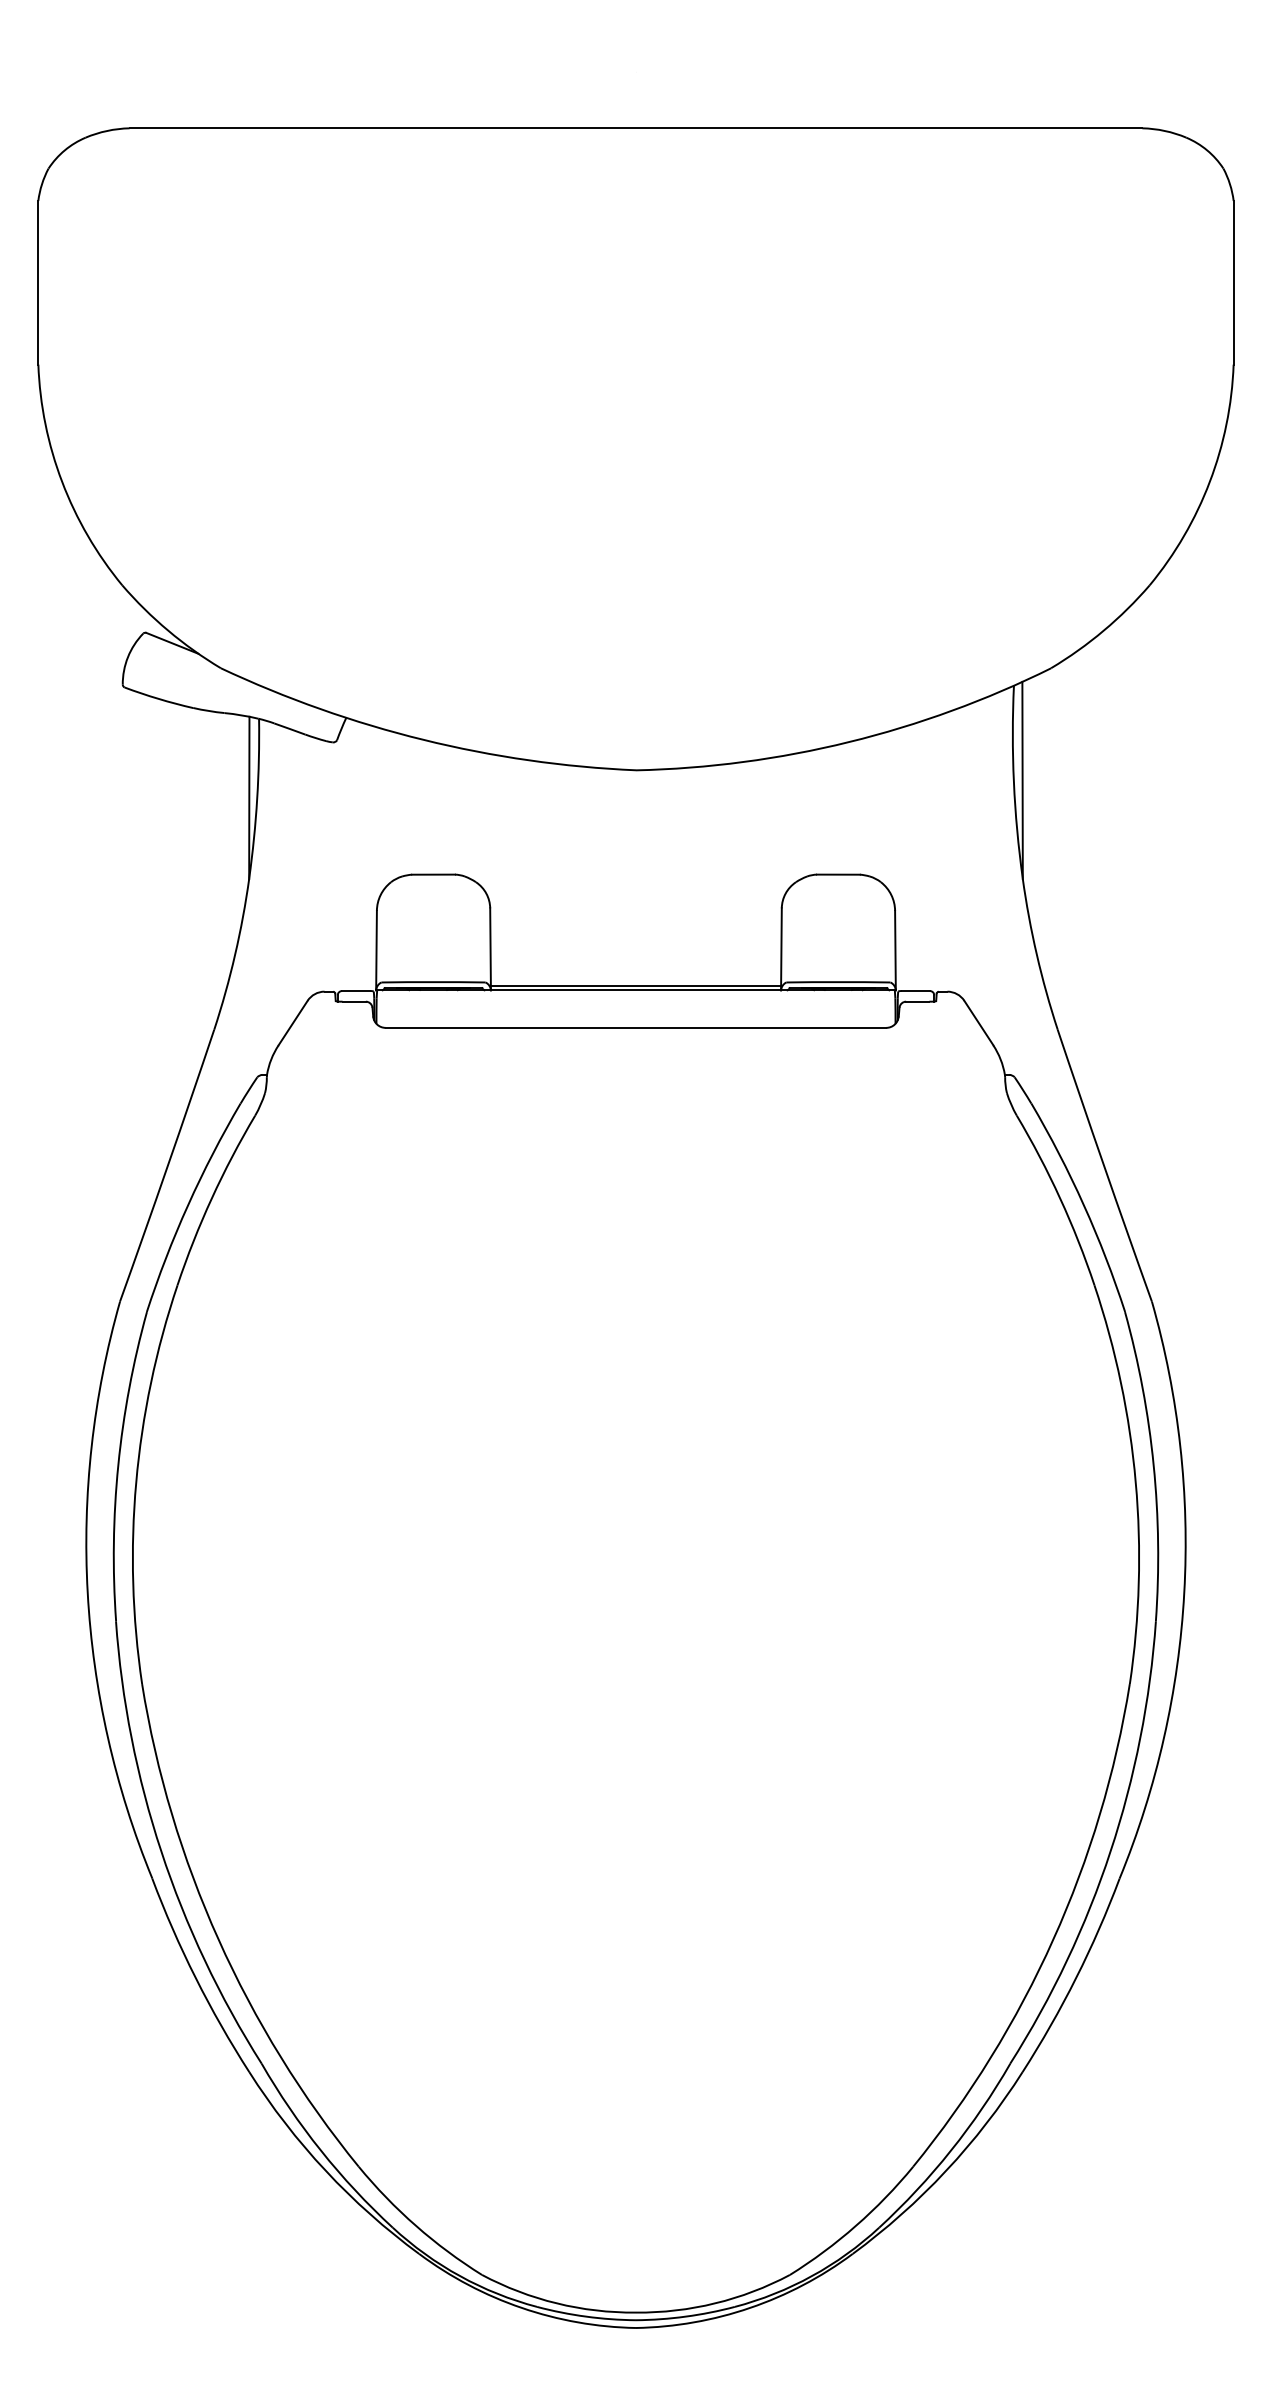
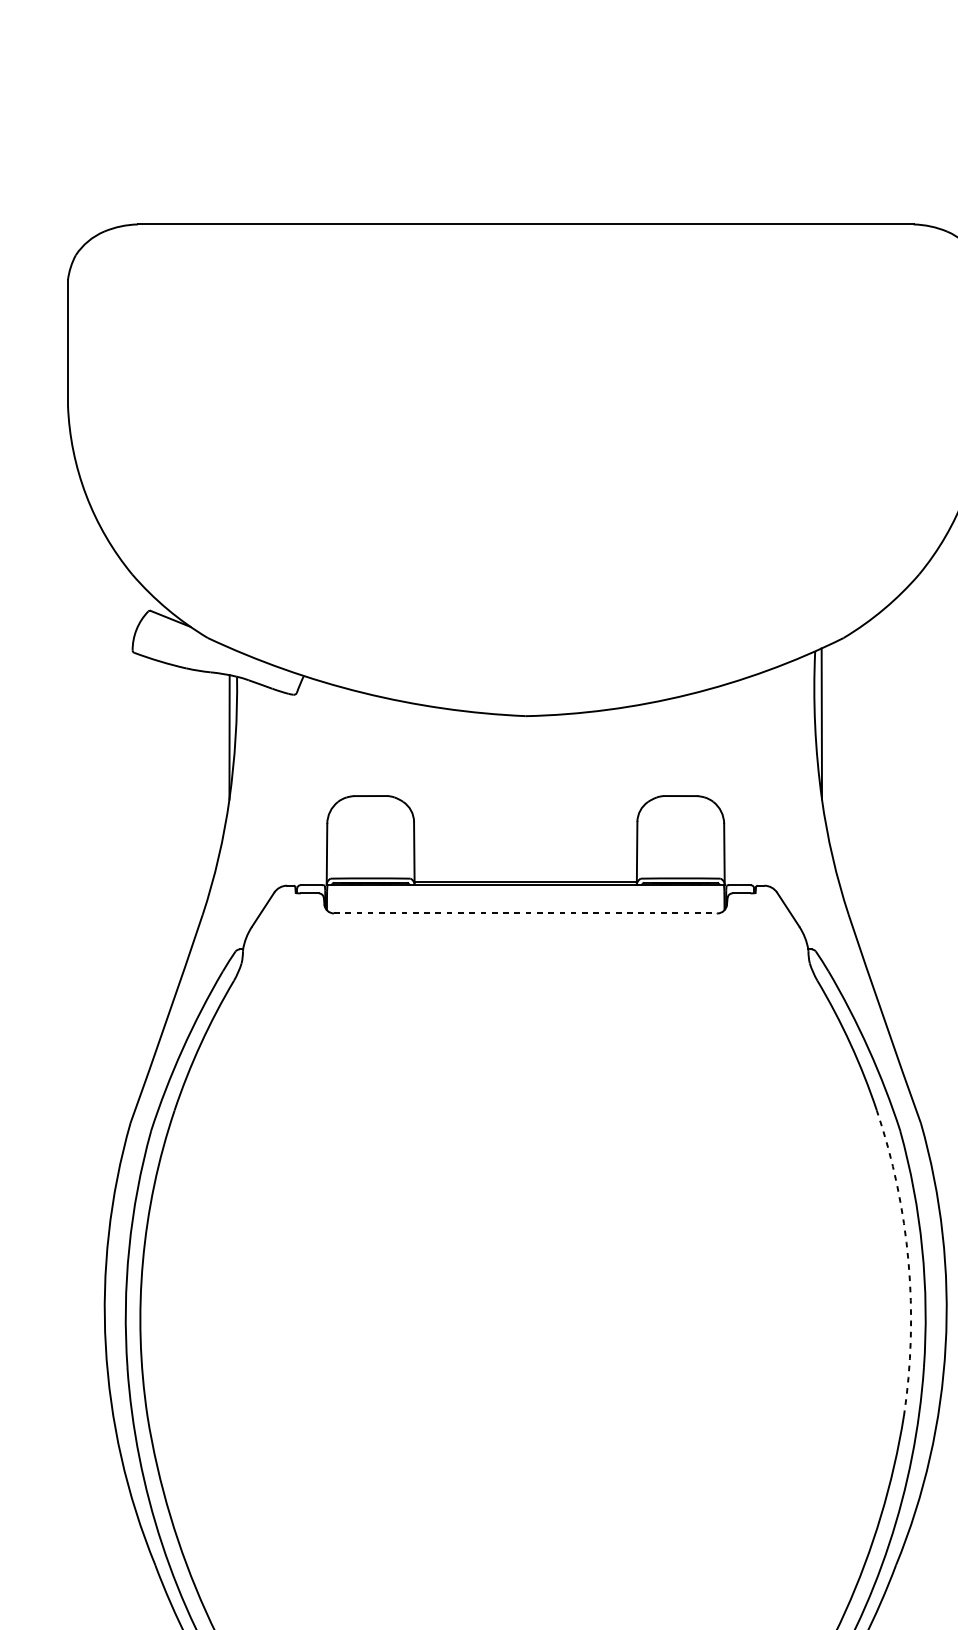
line: (636, 1027) -> (526, 913), solid -> dashed
arc: (1135, 1482) -> (908, 1261), solid -> dashed

